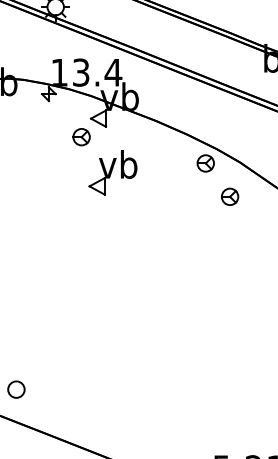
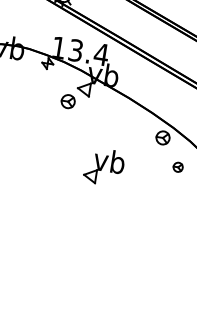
part: (112, 172) -> (103, 166), moved
part: (230, 196) -> (178, 167), size x0.7

